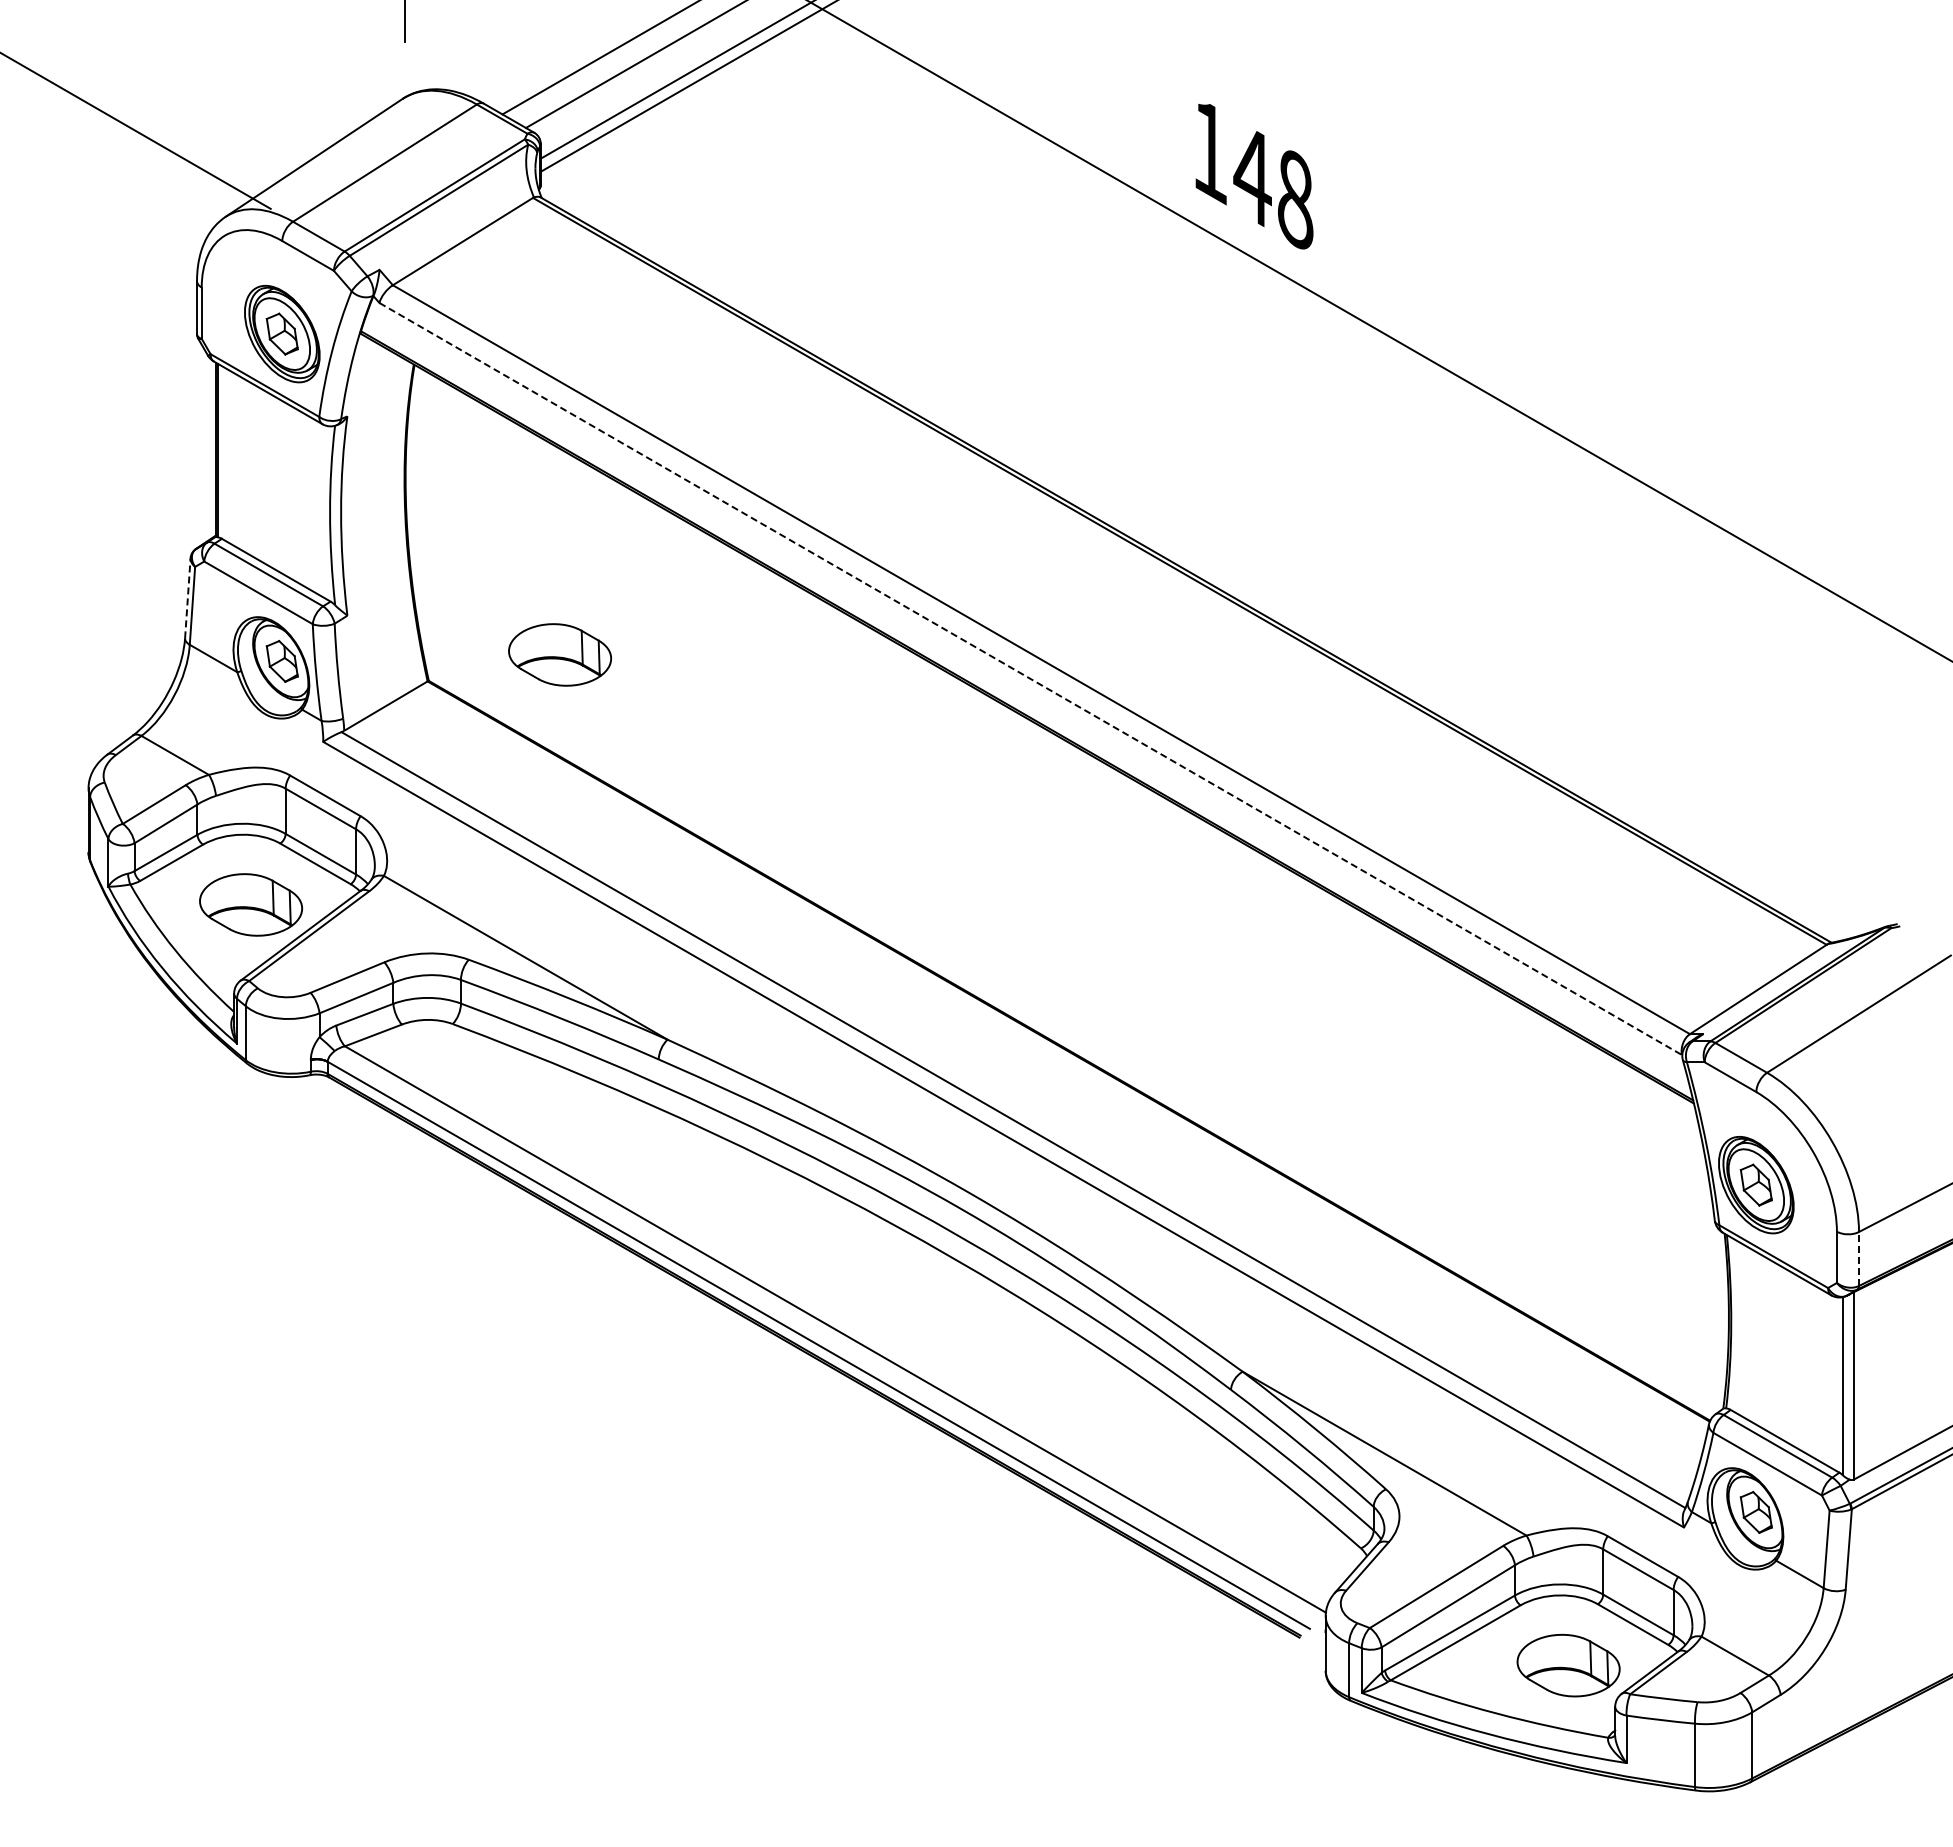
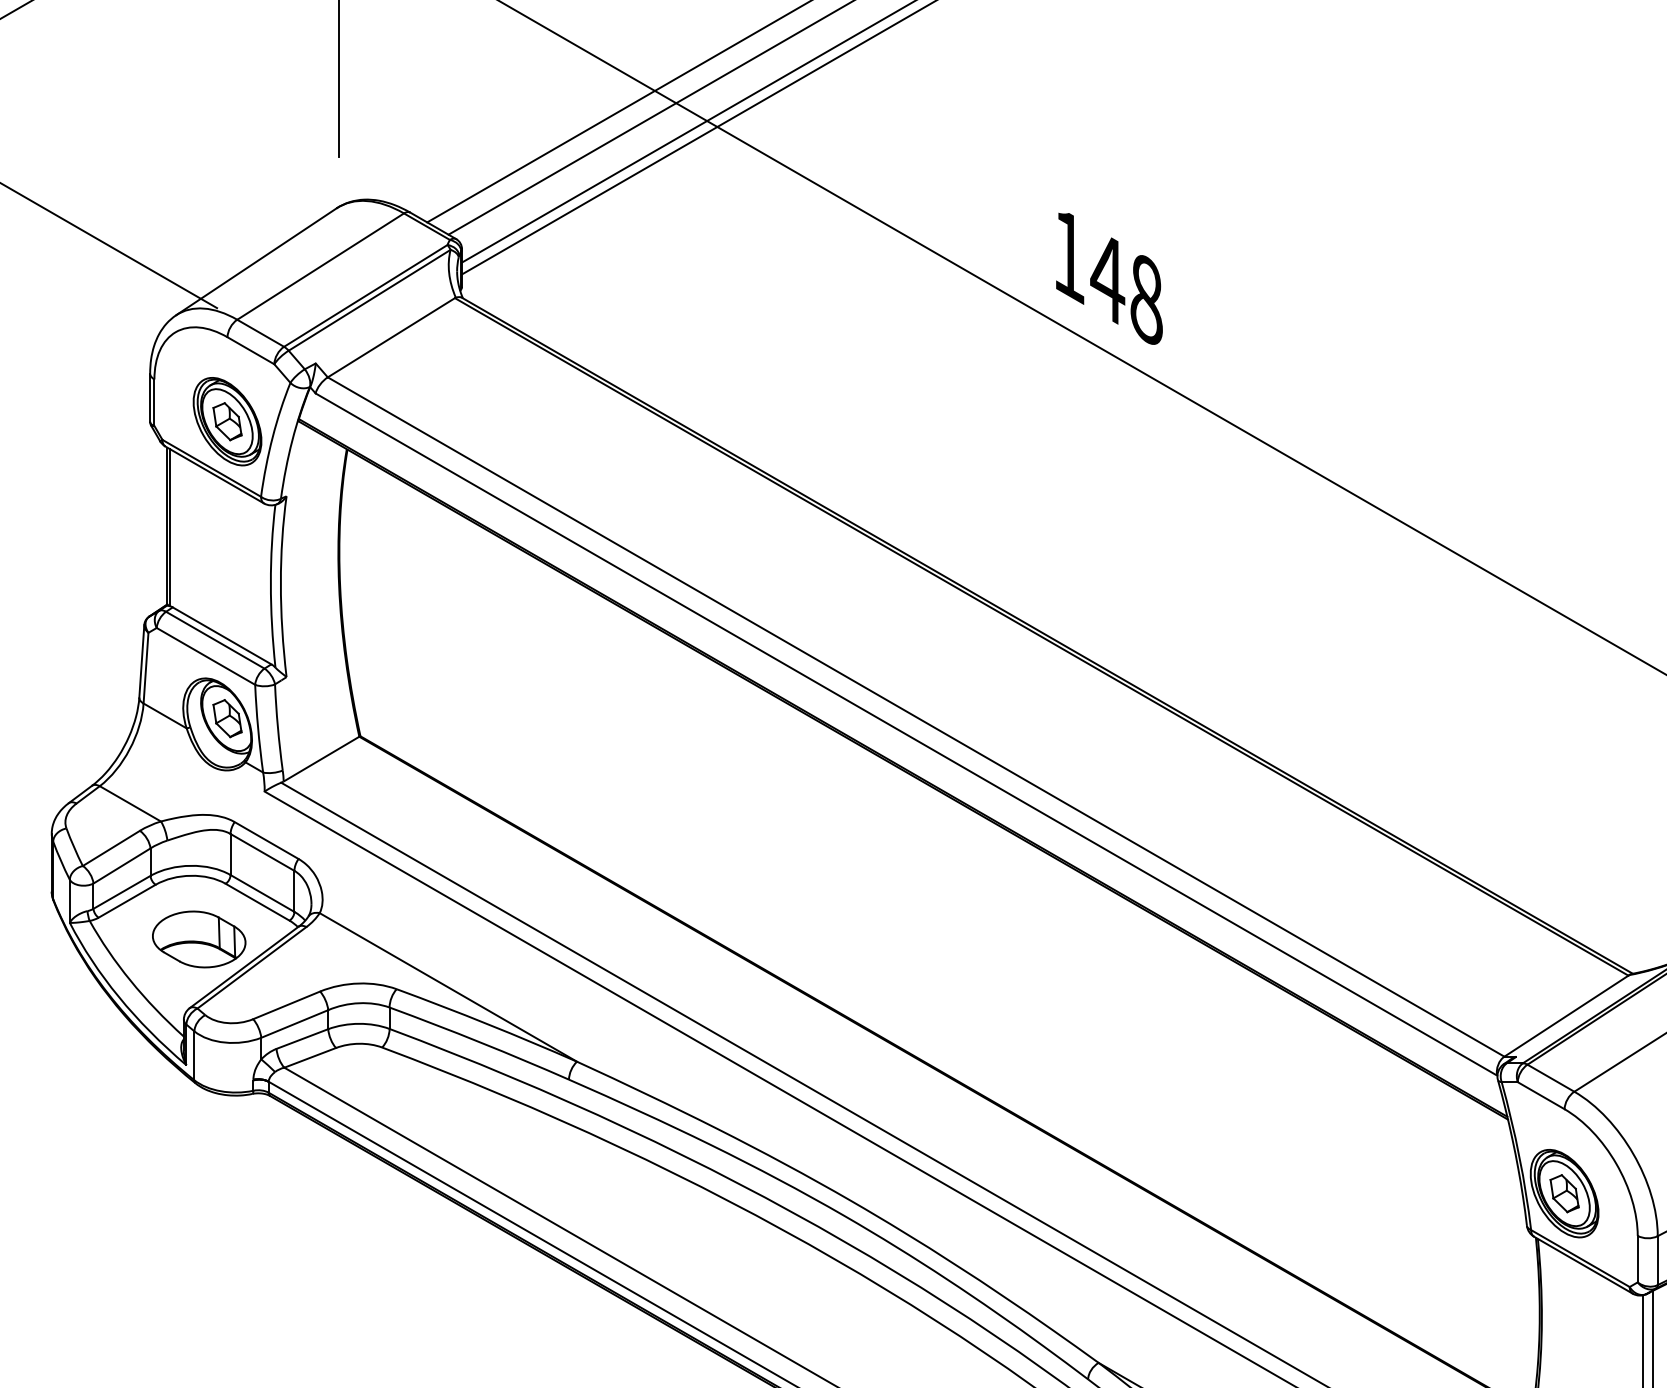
line: (187, 597) -> (141, 660), dashed -> solid
part: (559, 654) -> (478, 712), removed
line: (1030, 678) -> (906, 734), dashed -> solid
line: (1859, 1259) -> (1658, 1261), dashed -> solid

